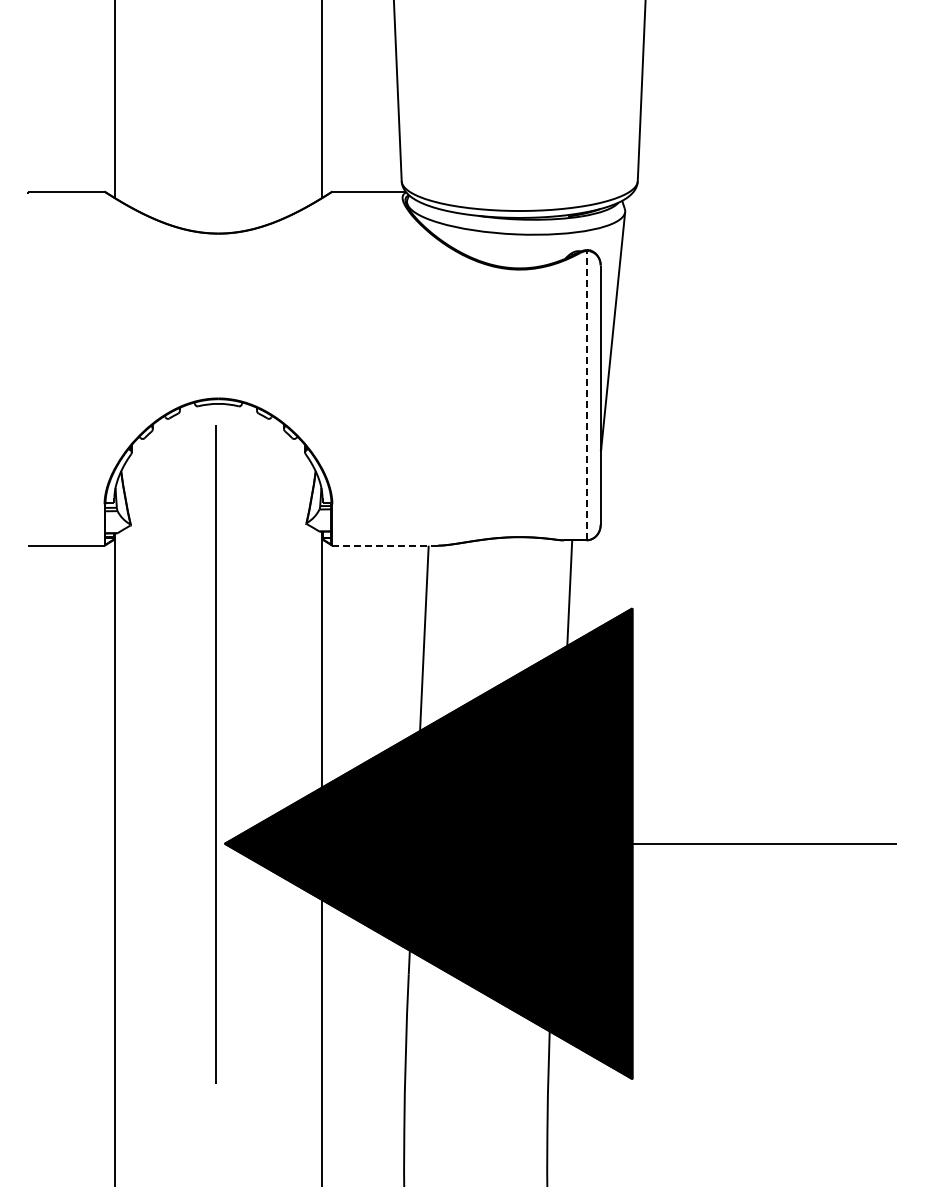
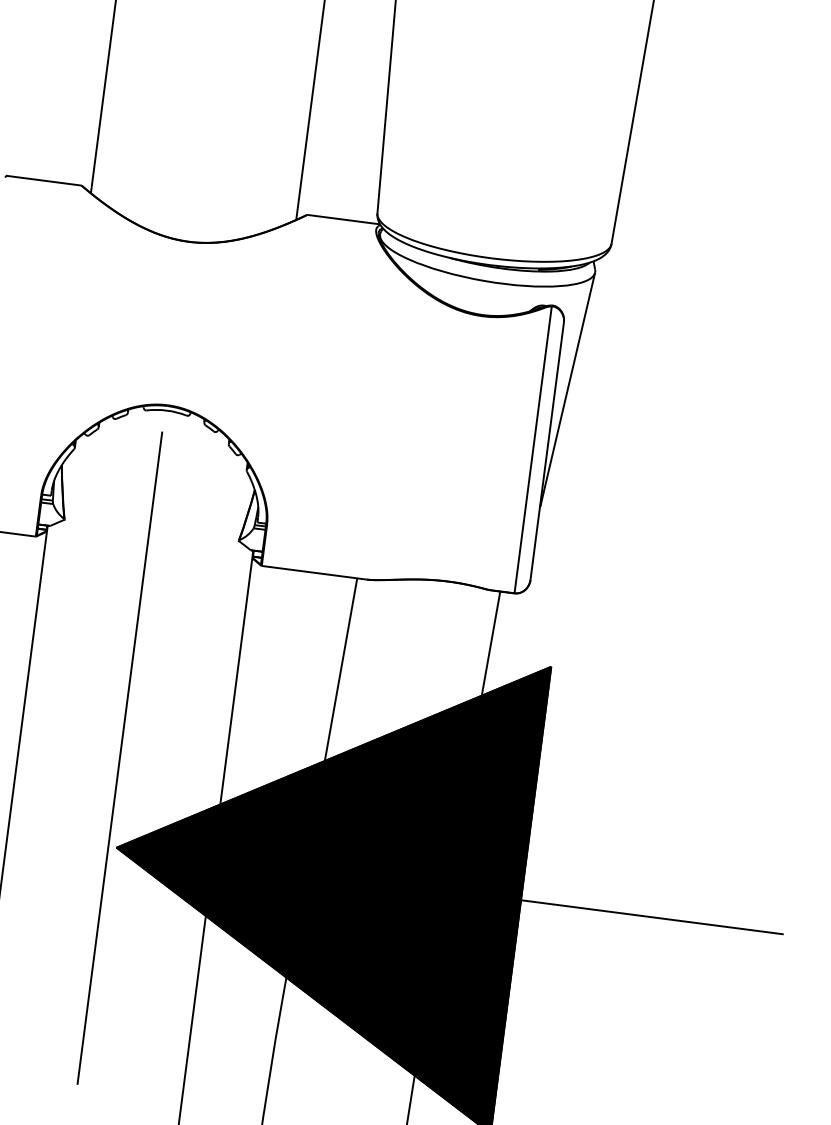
line: (586, 395) -> (533, 449), dashed -> solid
line: (385, 545) -> (314, 572), dashed -> solid

